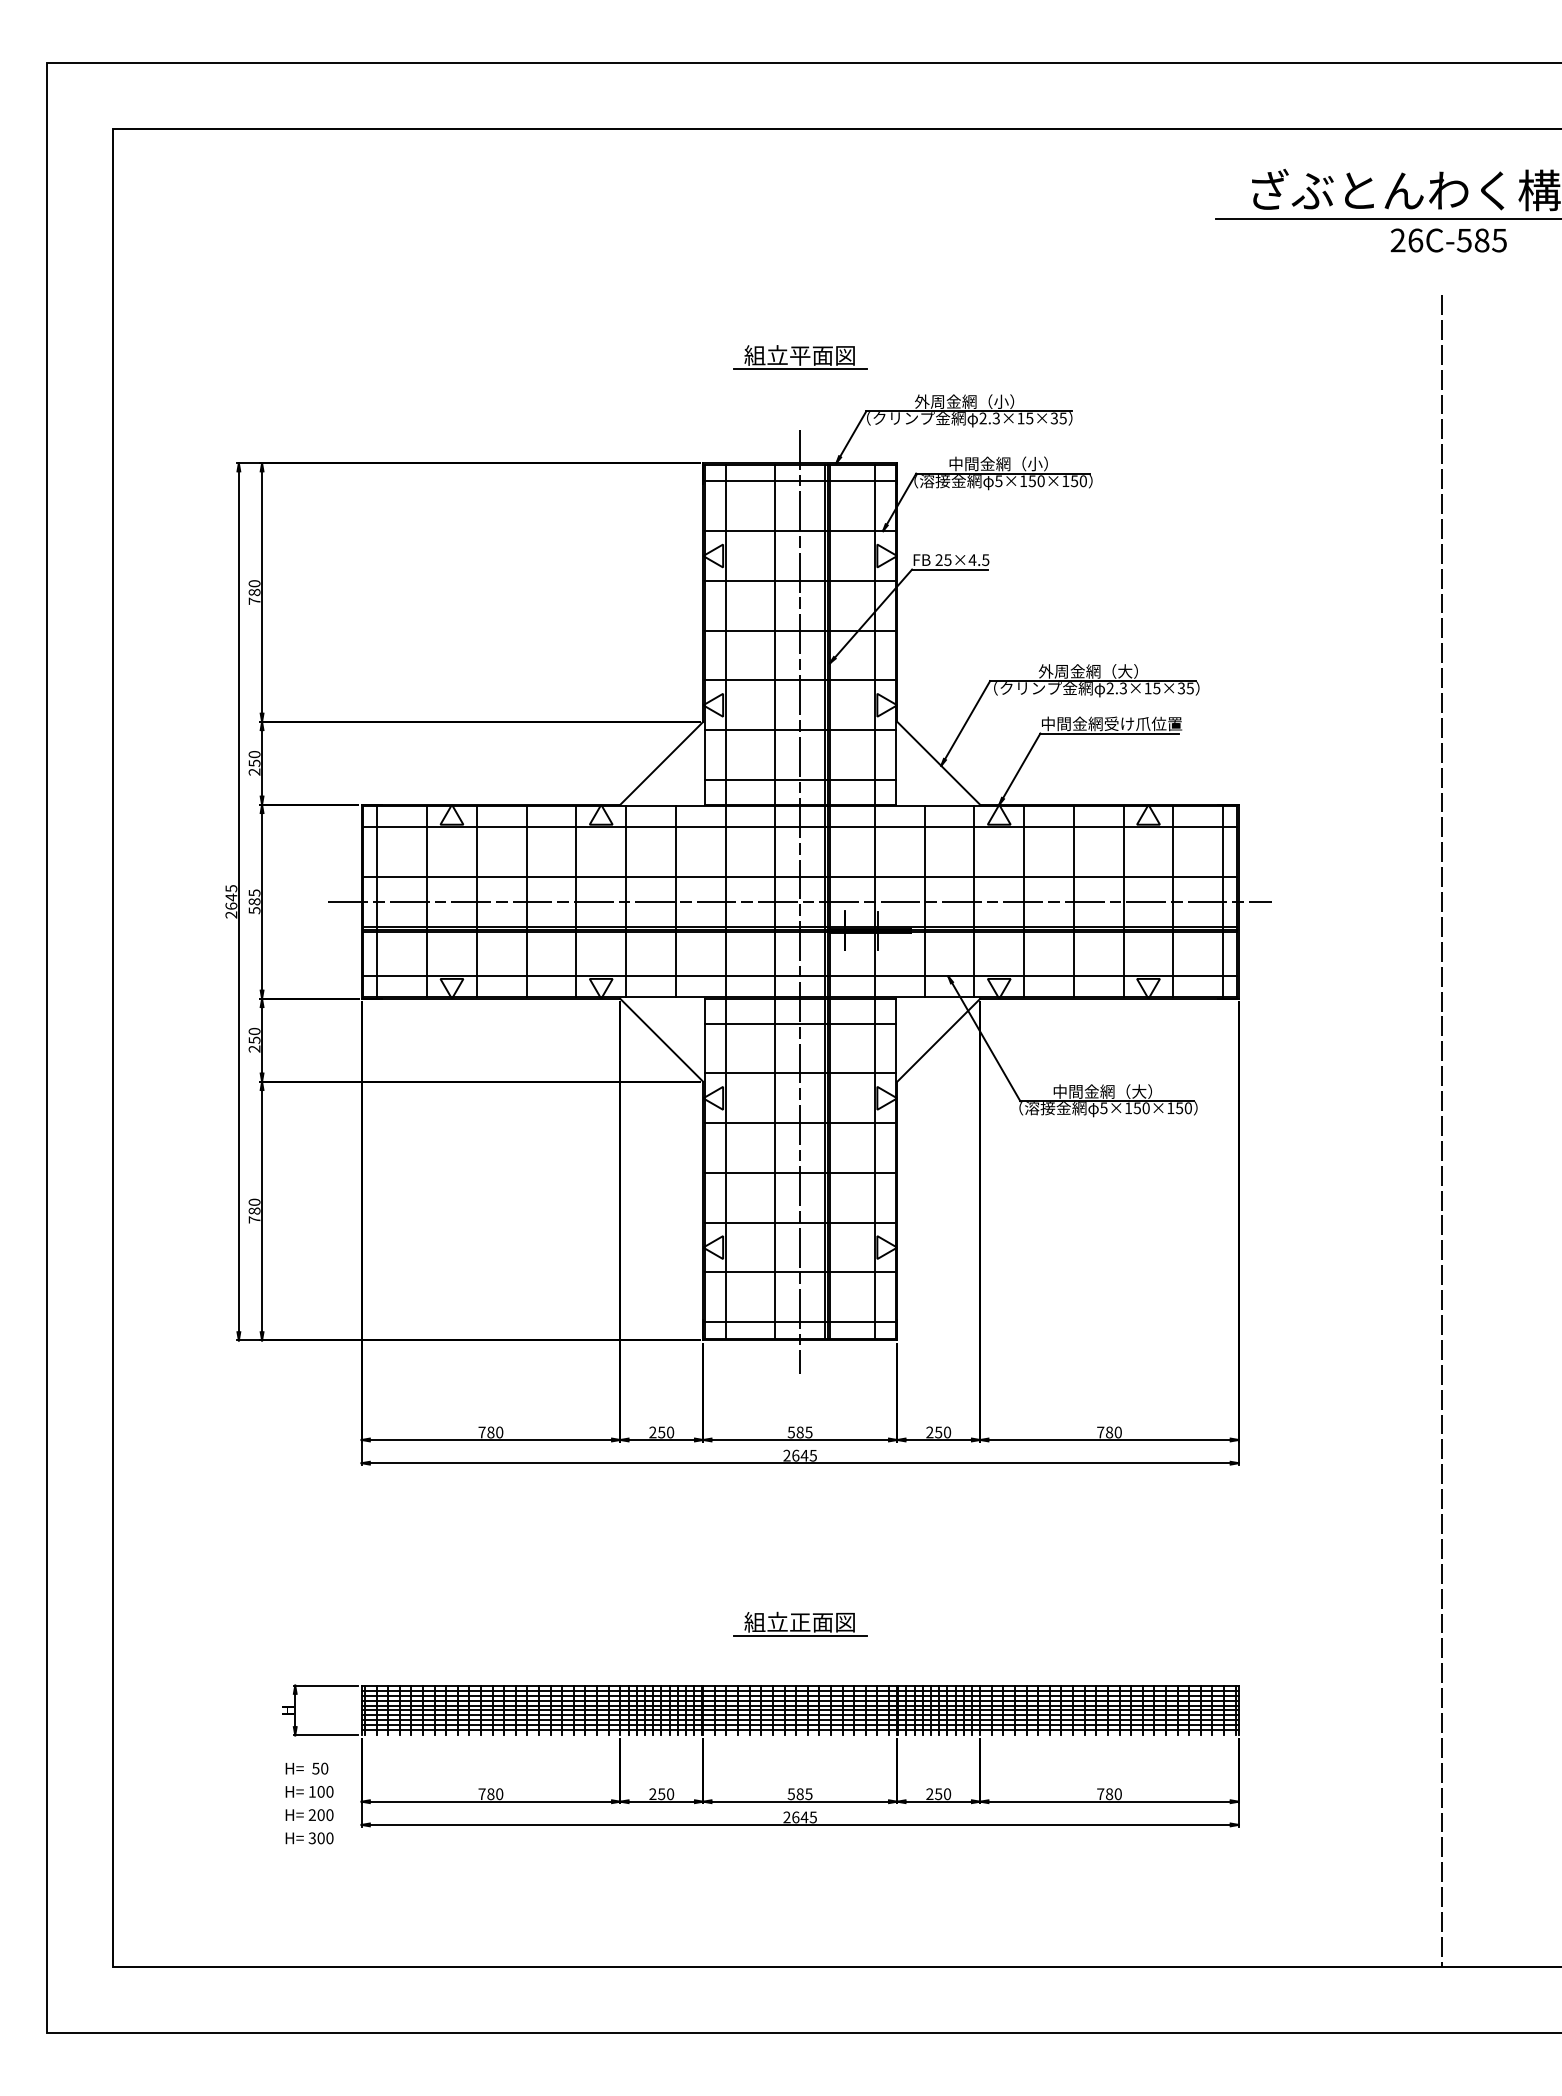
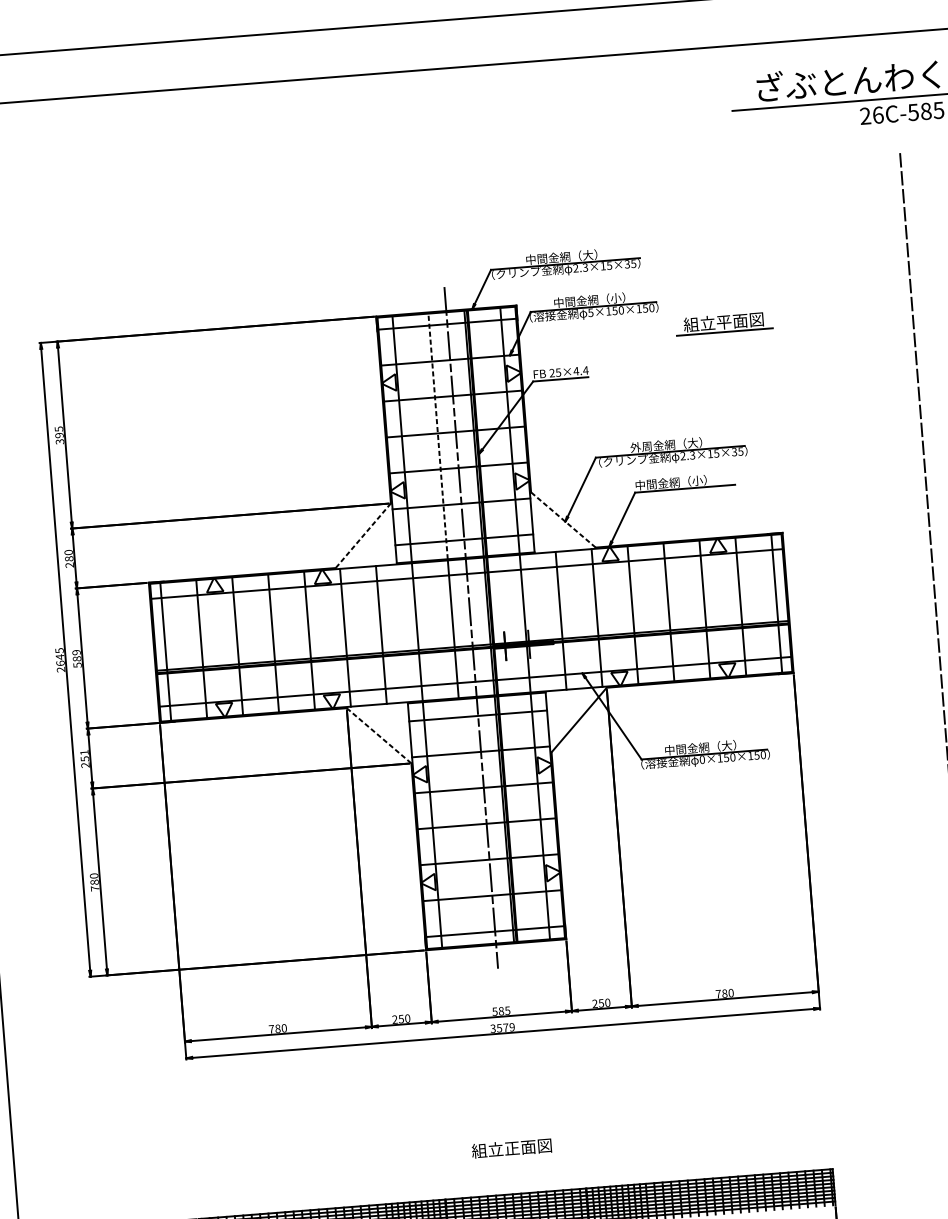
part: (800, 357) -> (724, 323), moved
text: (961, 401) -> (559, 257), 外周金網（小） -> 中間金網（大）
text: (985, 560) -> (585, 370), 25×4.5 -> 25×4.4
text: (254, 592) -> (59, 435), 780 -> 395
line: (775, 634) -> (438, 436), solid -> dashed
text: (1143, 723) -> (709, 479), 中間金網受け爪位置 -> 中間金網（小）
text: (254, 762) -> (69, 558), 250 -> 280
line: (661, 763) -> (363, 535), solid -> dashed
line: (938, 763) -> (563, 520), solid -> dashed
line: (800, 876) -> (469, 609), removed
text: (254, 892) -> (76, 652), 585 -> 589
line: (800, 901) -> (471, 627), removed
text: (254, 1031) -> (84, 752), 250 -> 251
line: (661, 1040) -> (378, 735), solid -> dashed
text: (1103, 1108) -> (702, 759), 5×150×150 -> 0×150×150
line: (775, 1168) -> (468, 821), removed
text: (799, 1455) -> (502, 1027), 2645 -> 3579
line: (799, 1636) -> (512, 1158), removed

